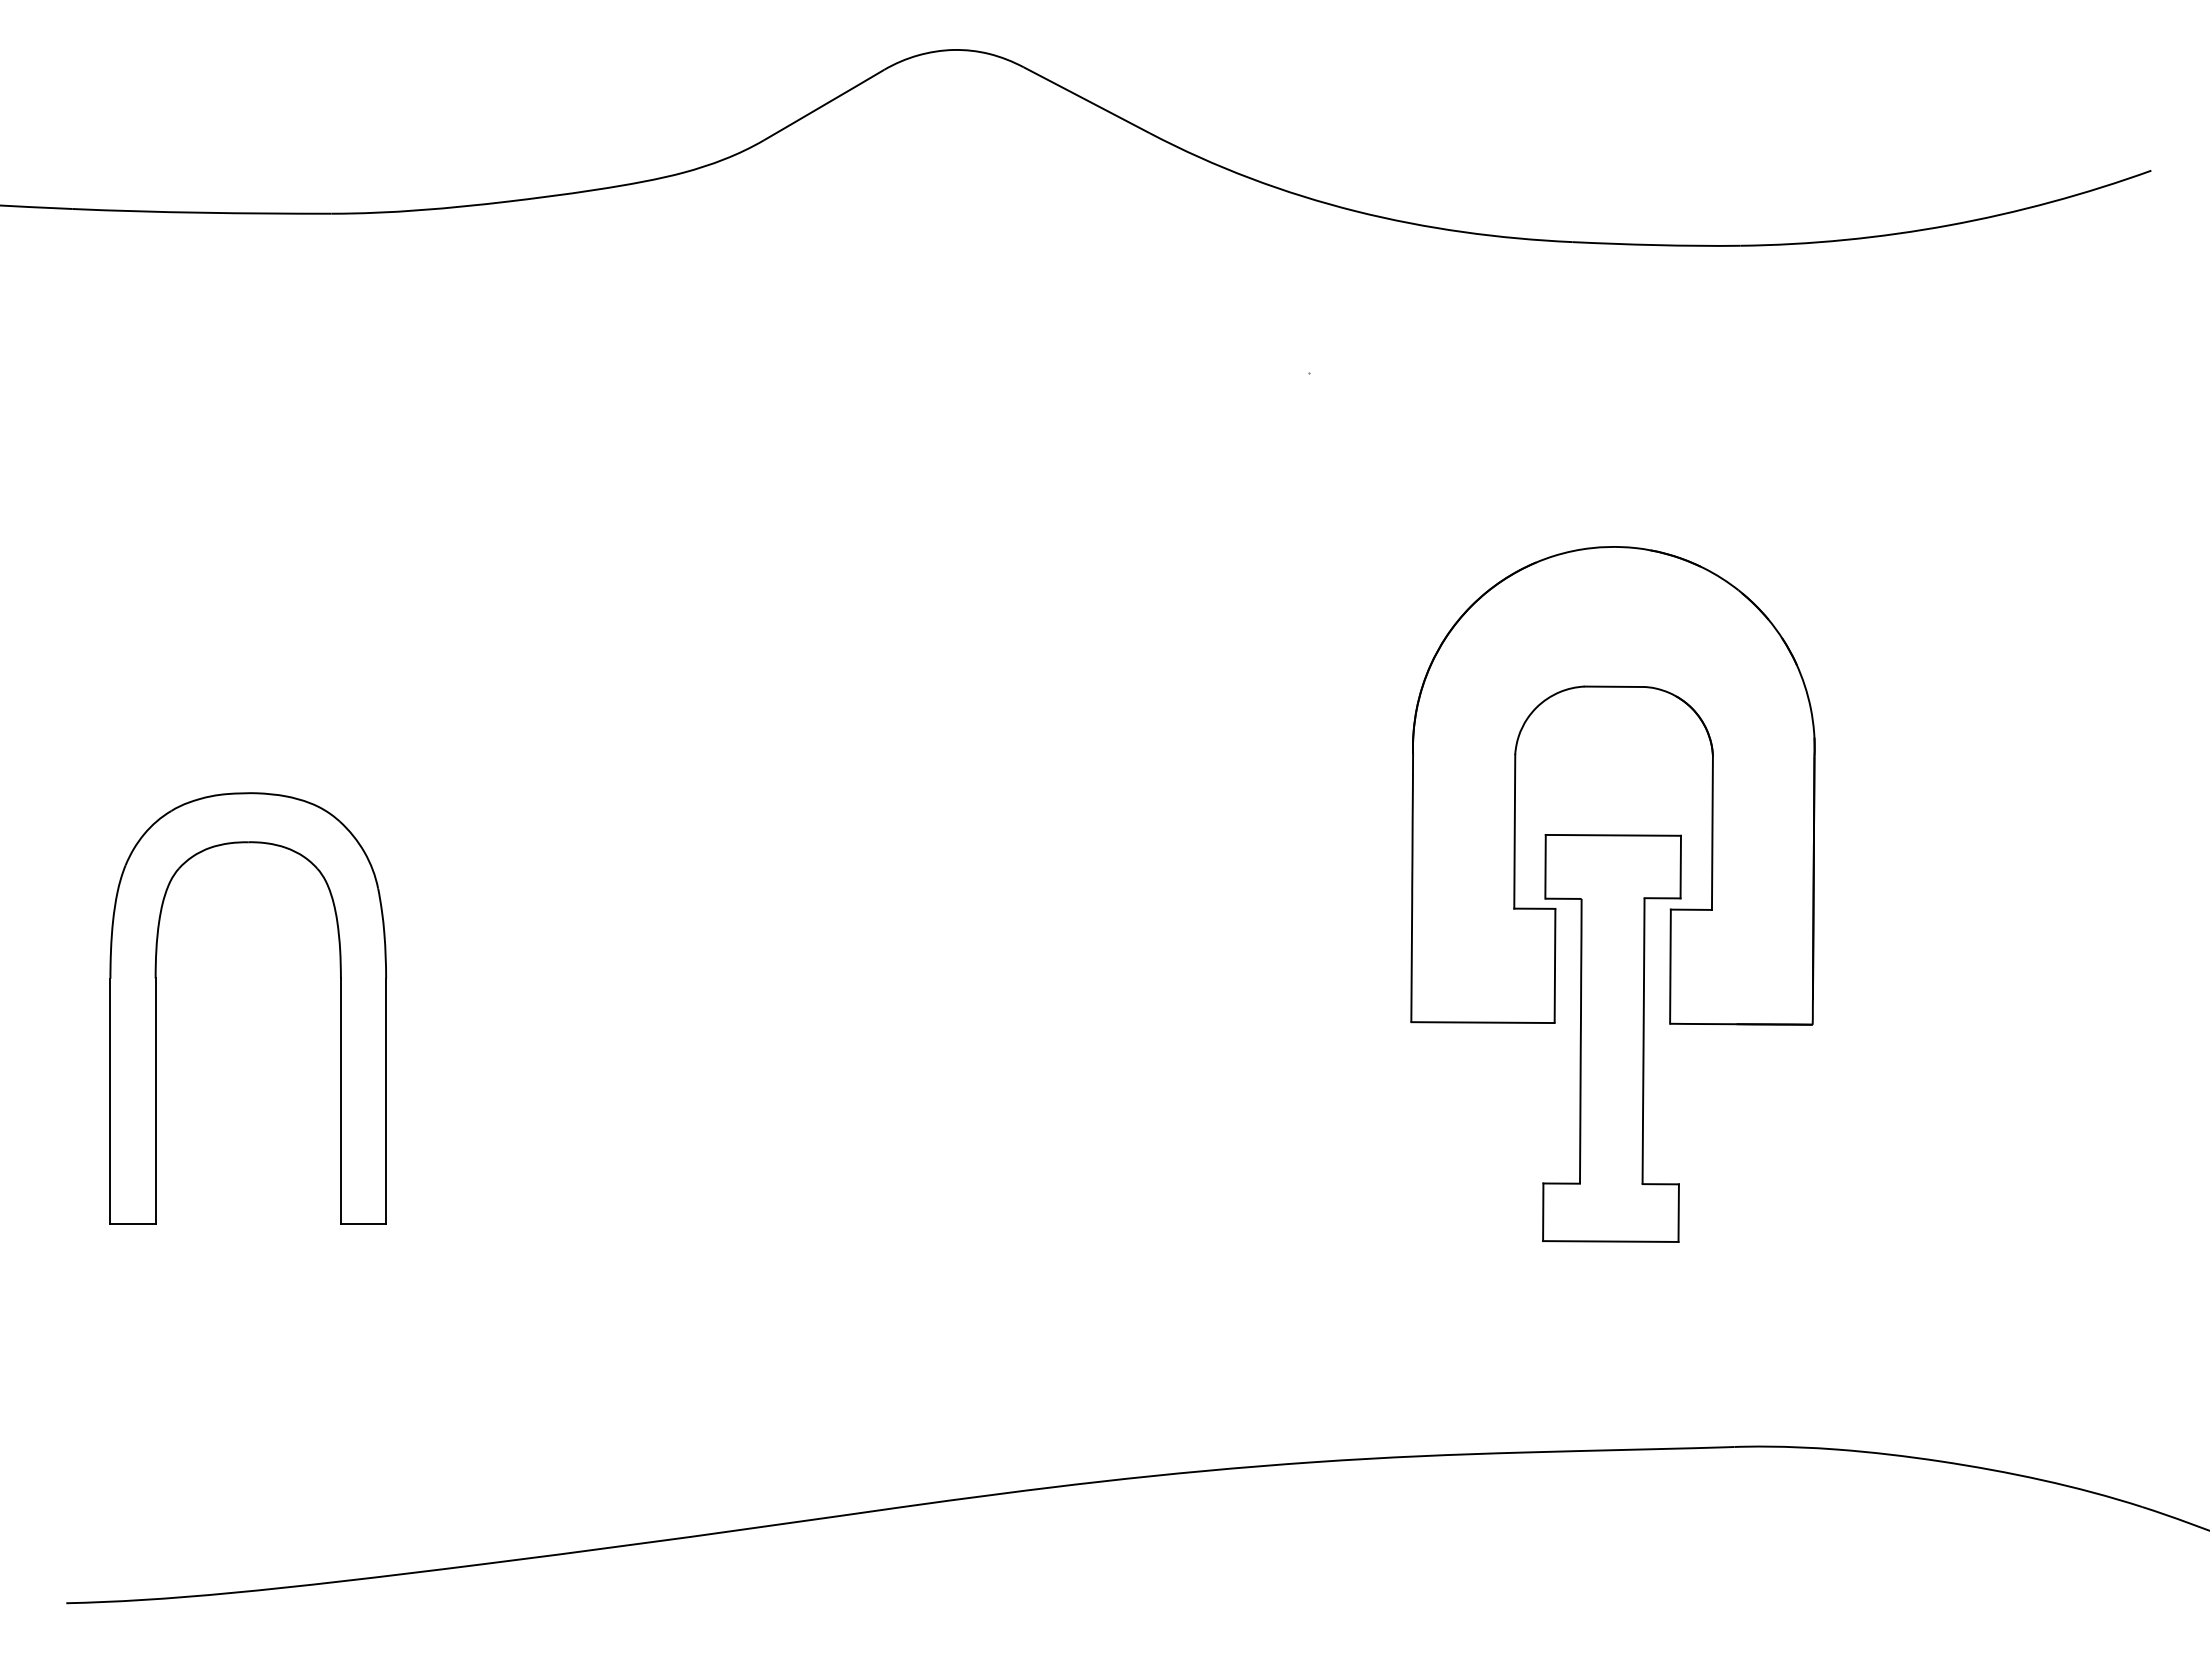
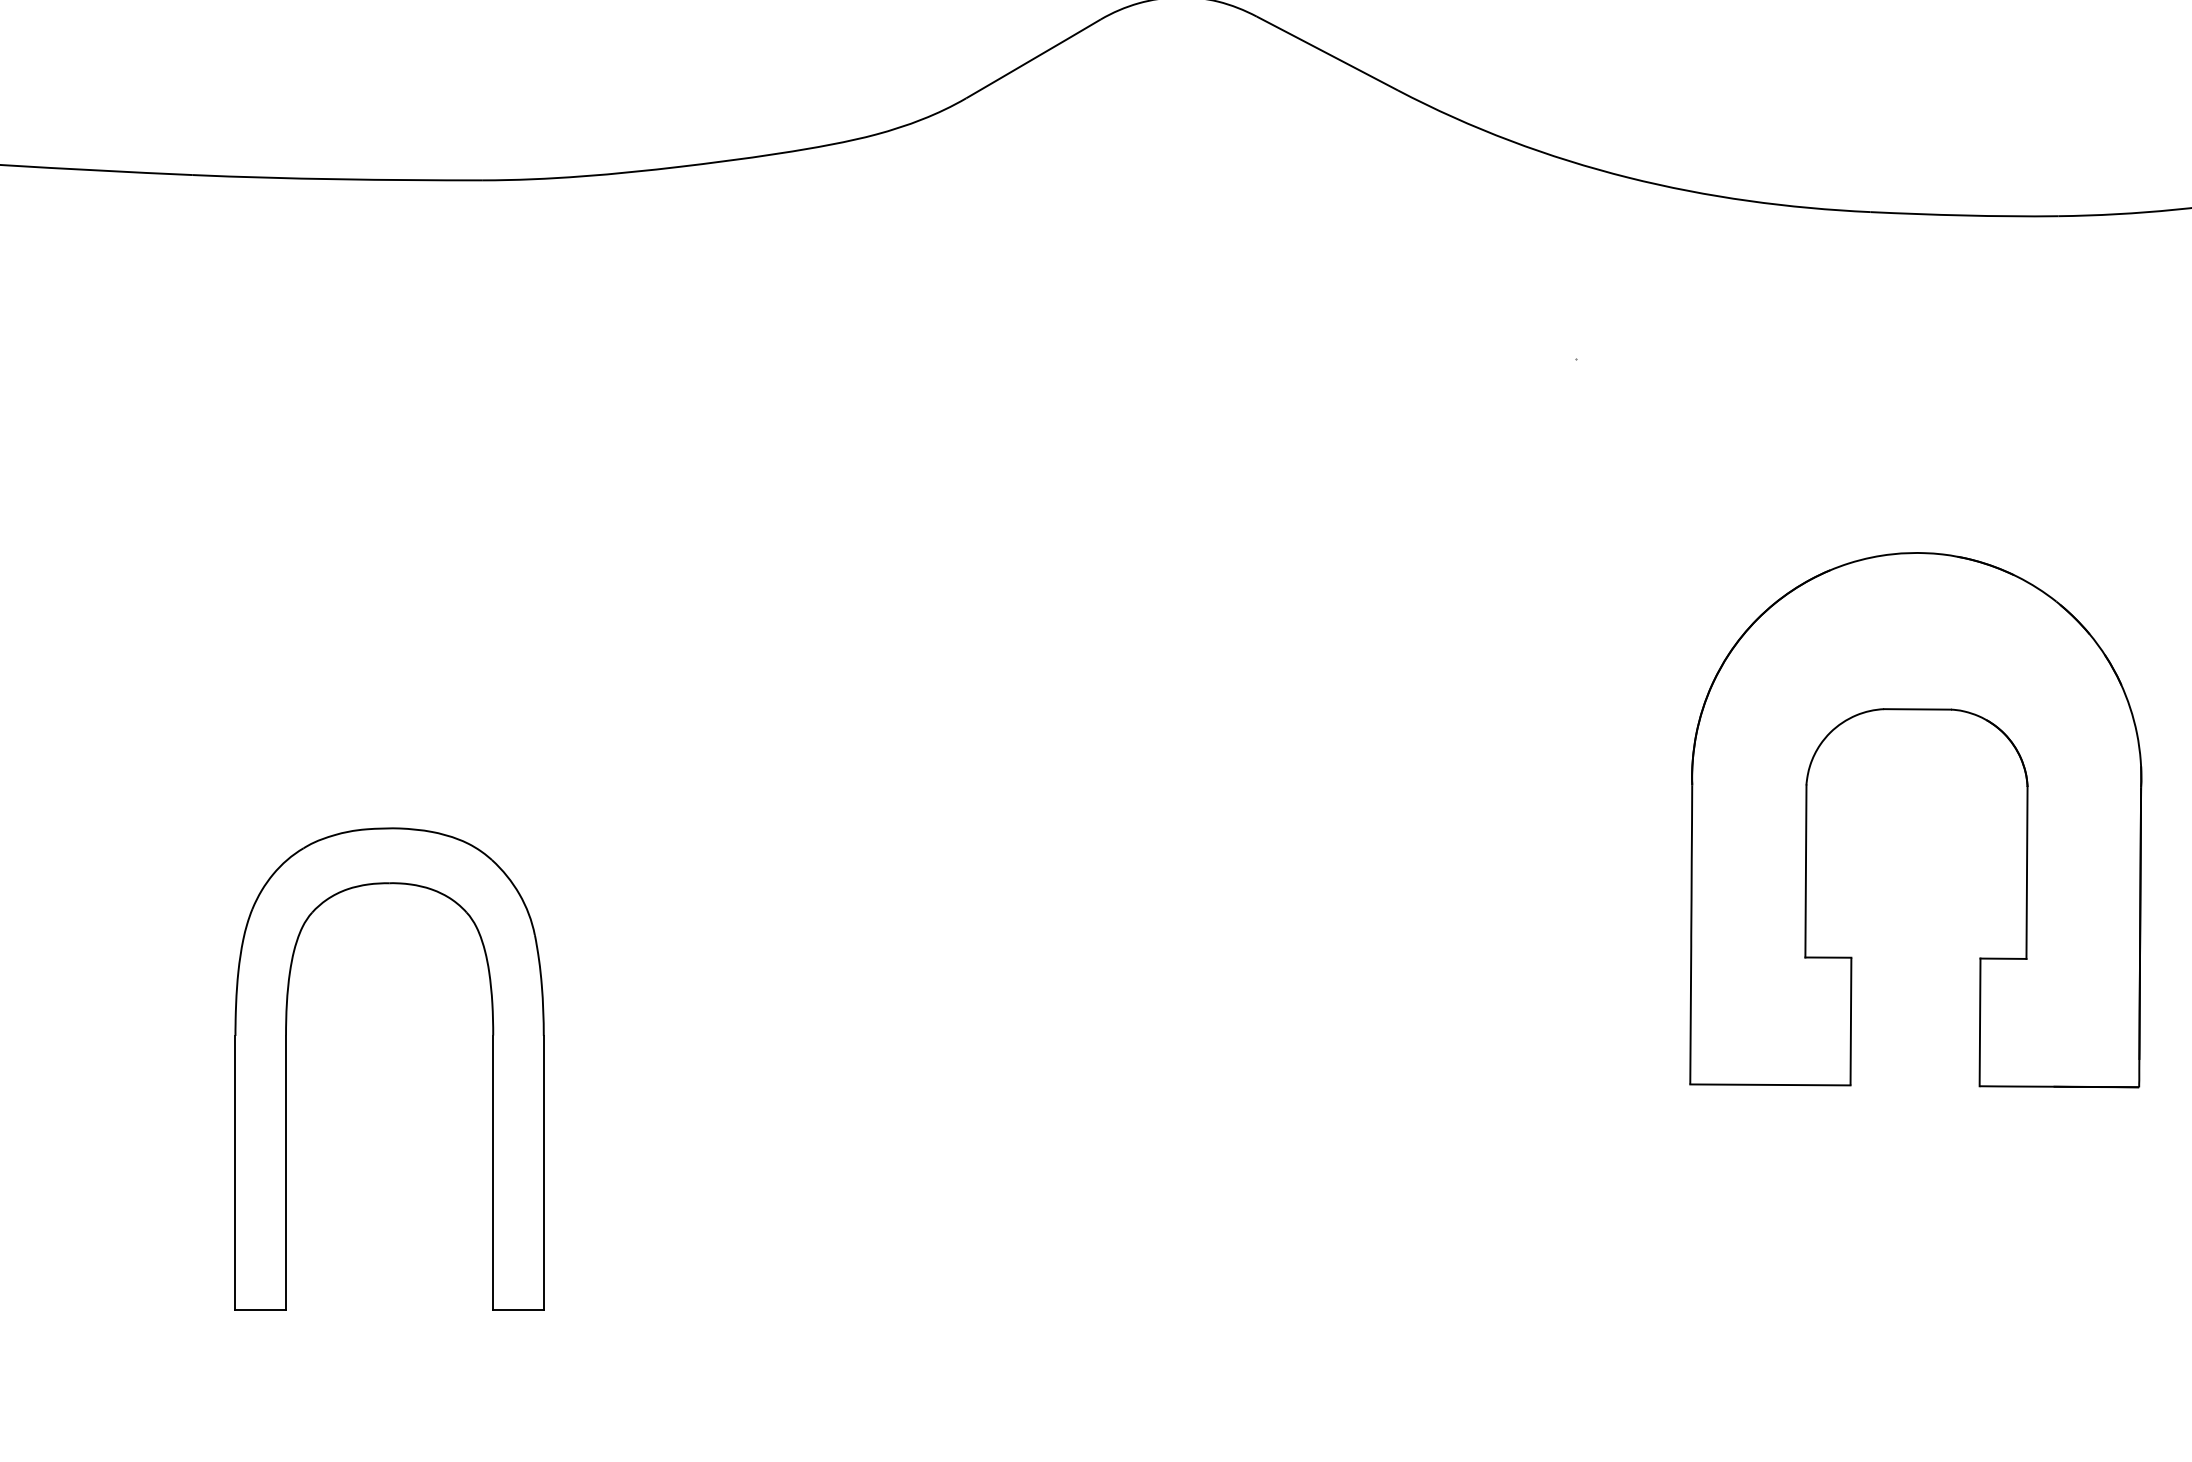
part: (1611, 1038) -> (1914, 1102), removed

